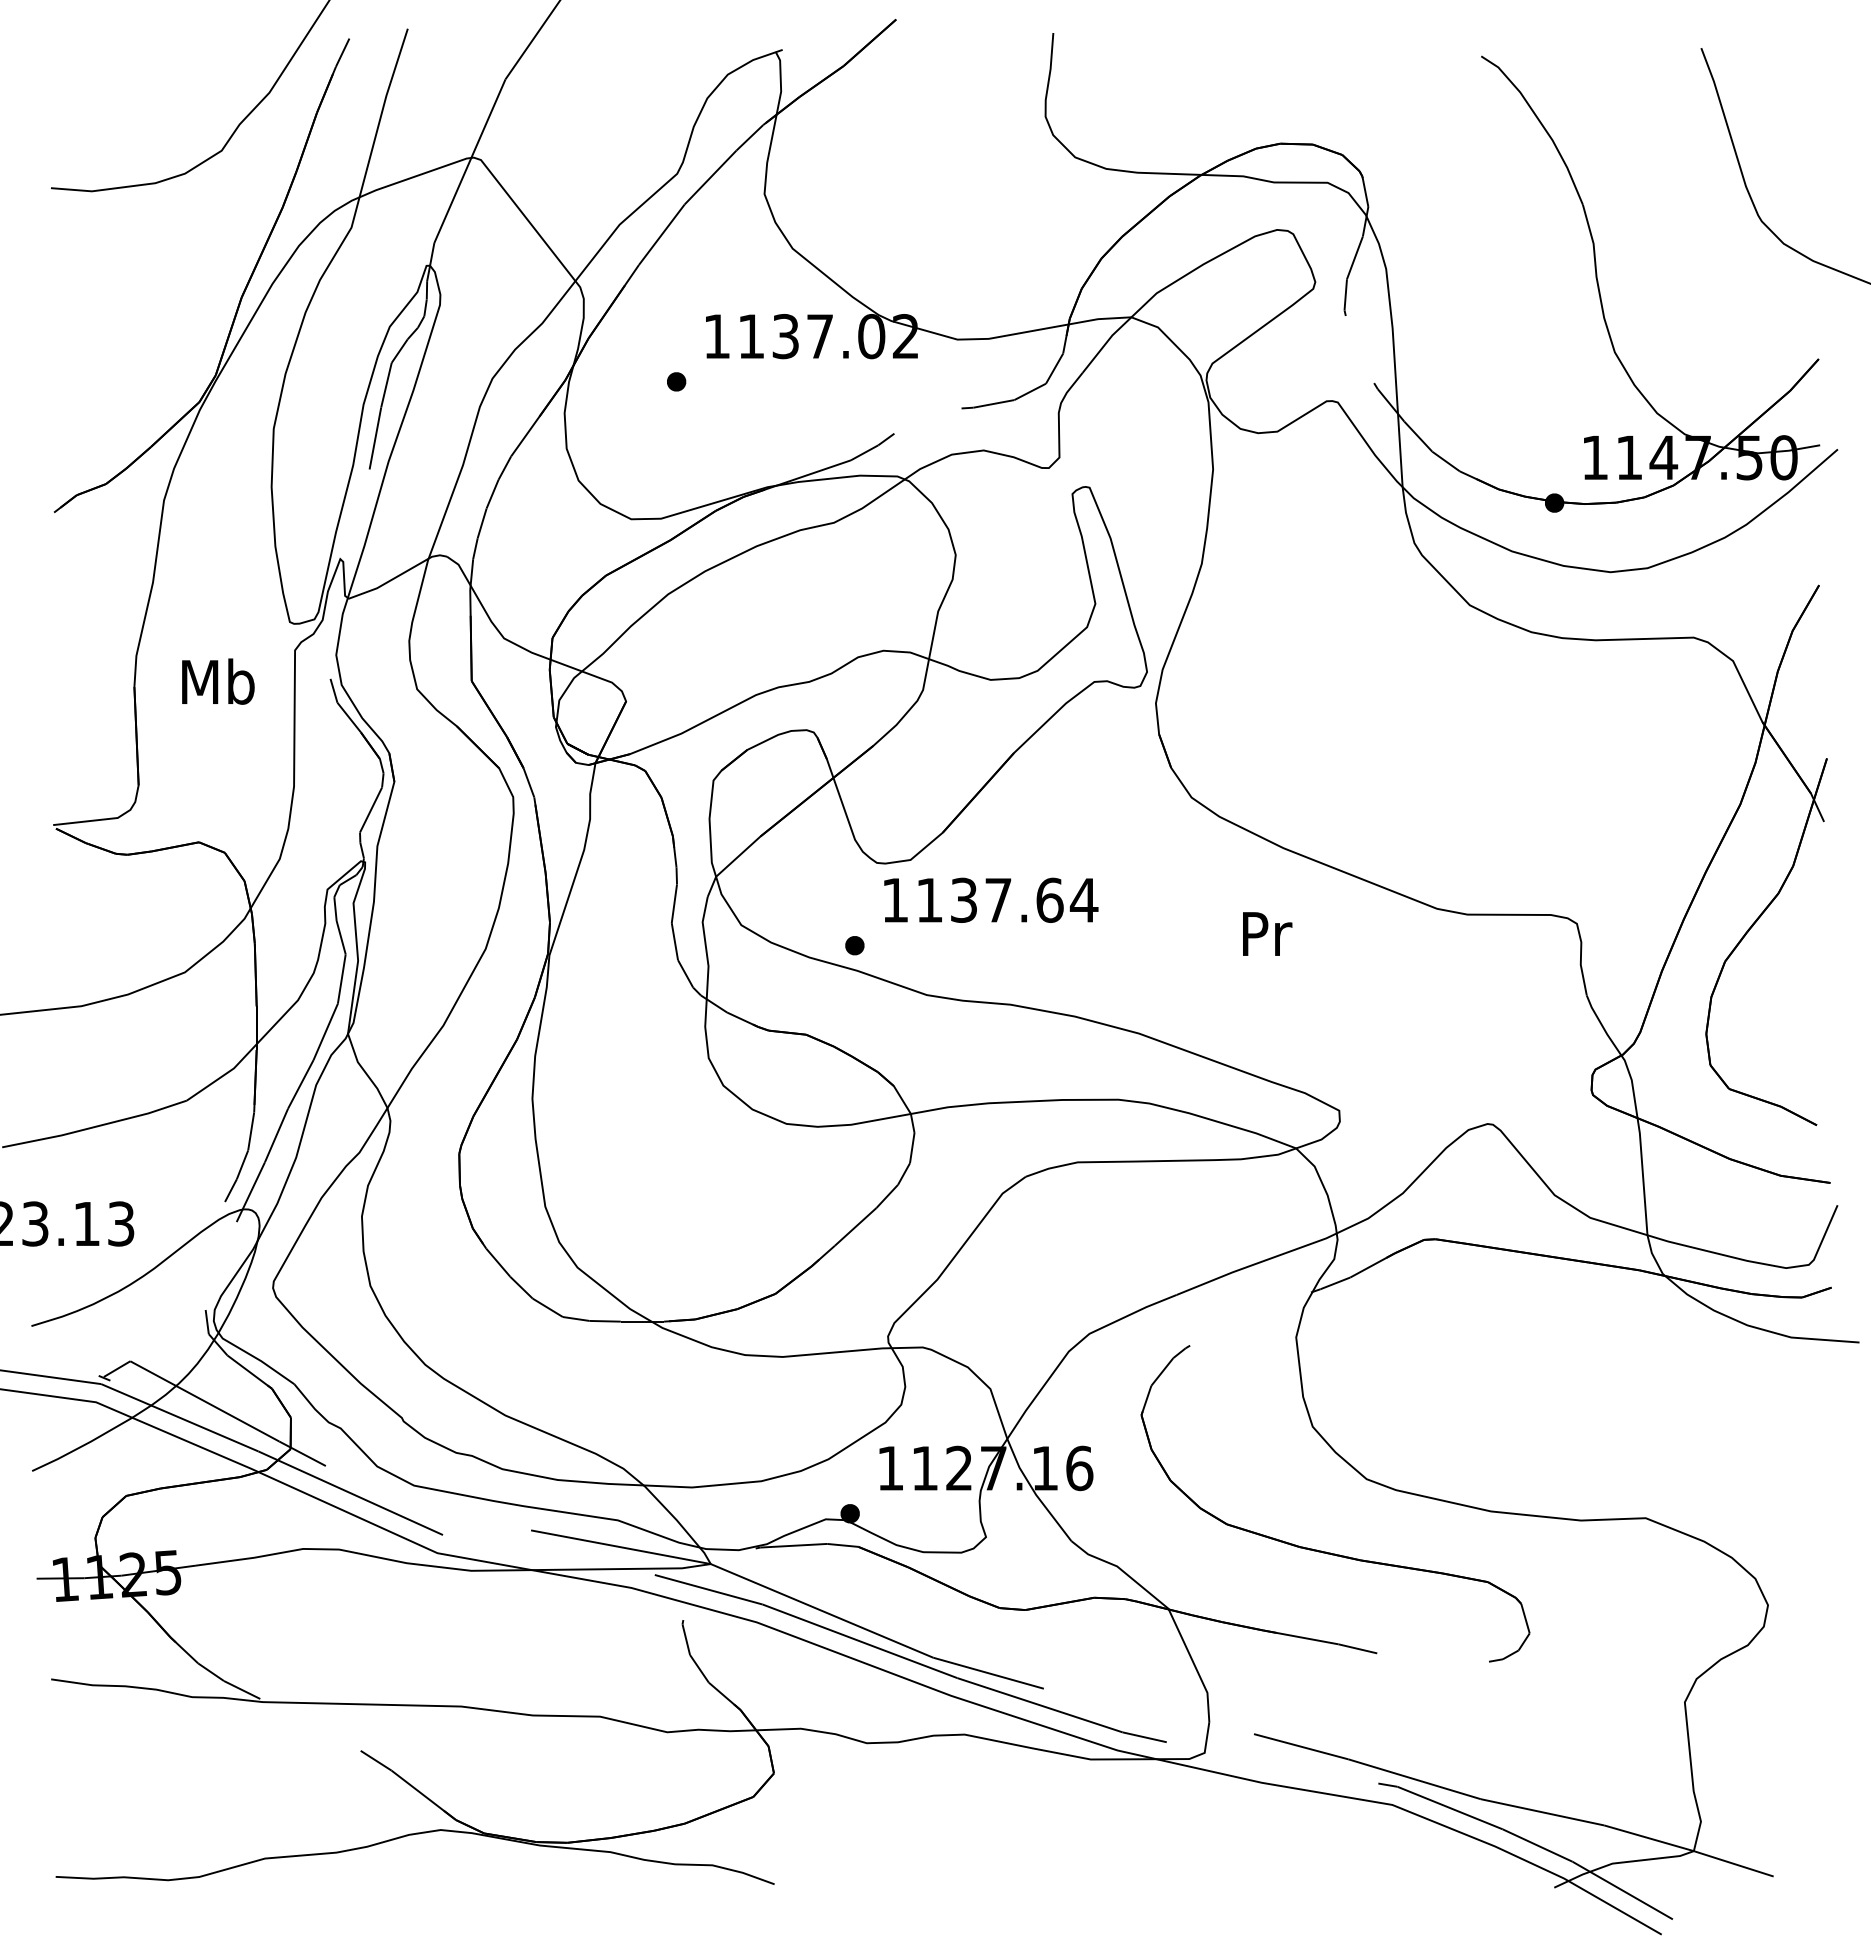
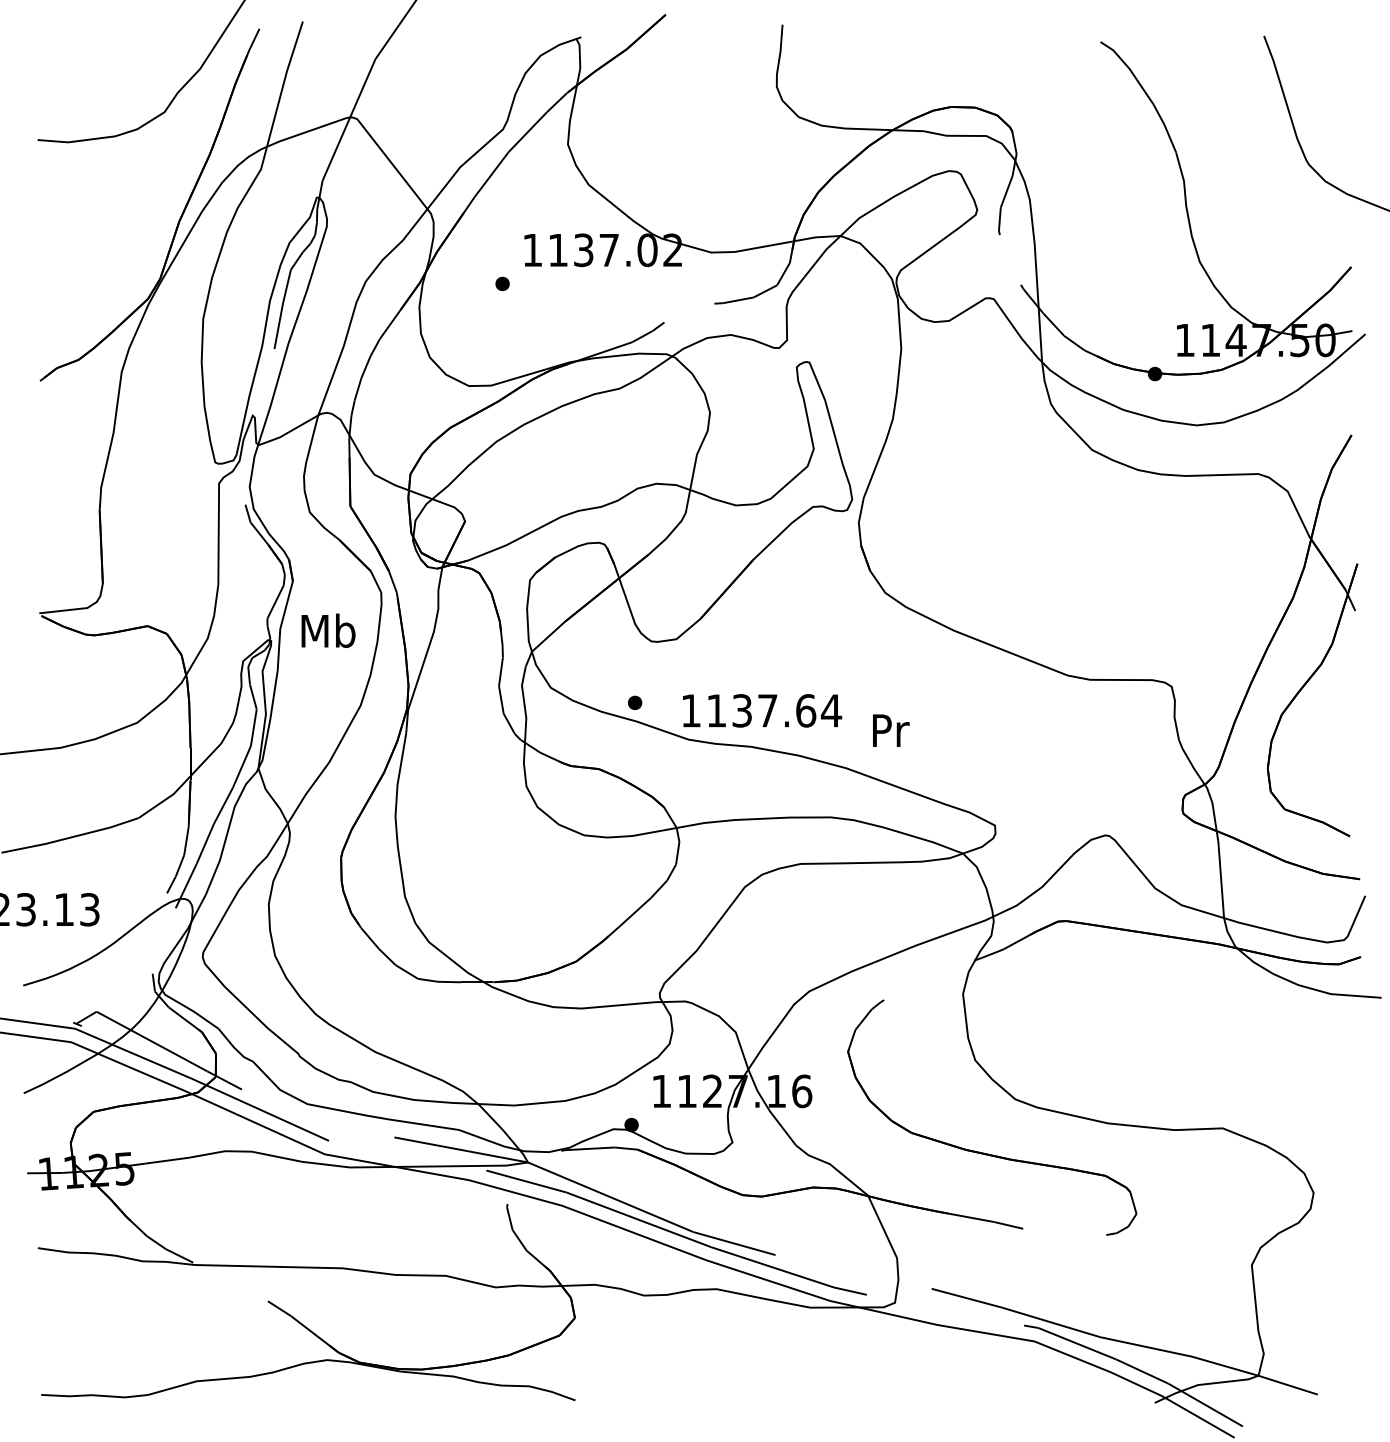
text: (218, 681) -> (328, 630), moved
text: (991, 899) -> (762, 710), moved
text: (1267, 933) -> (891, 730), moved

